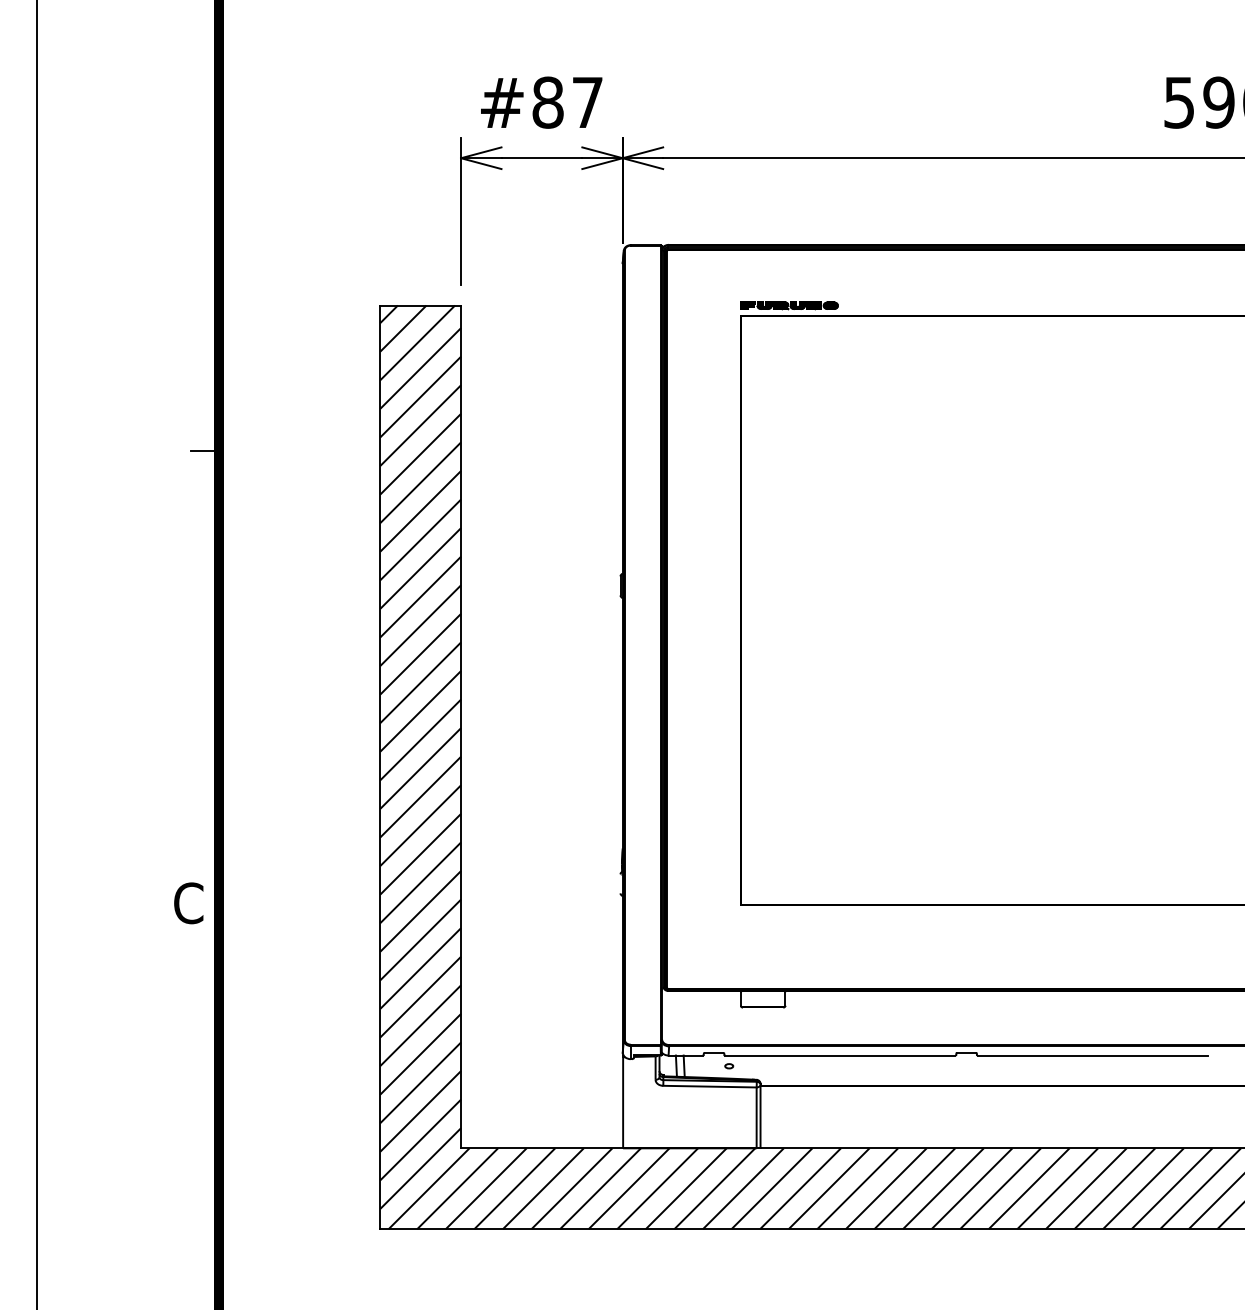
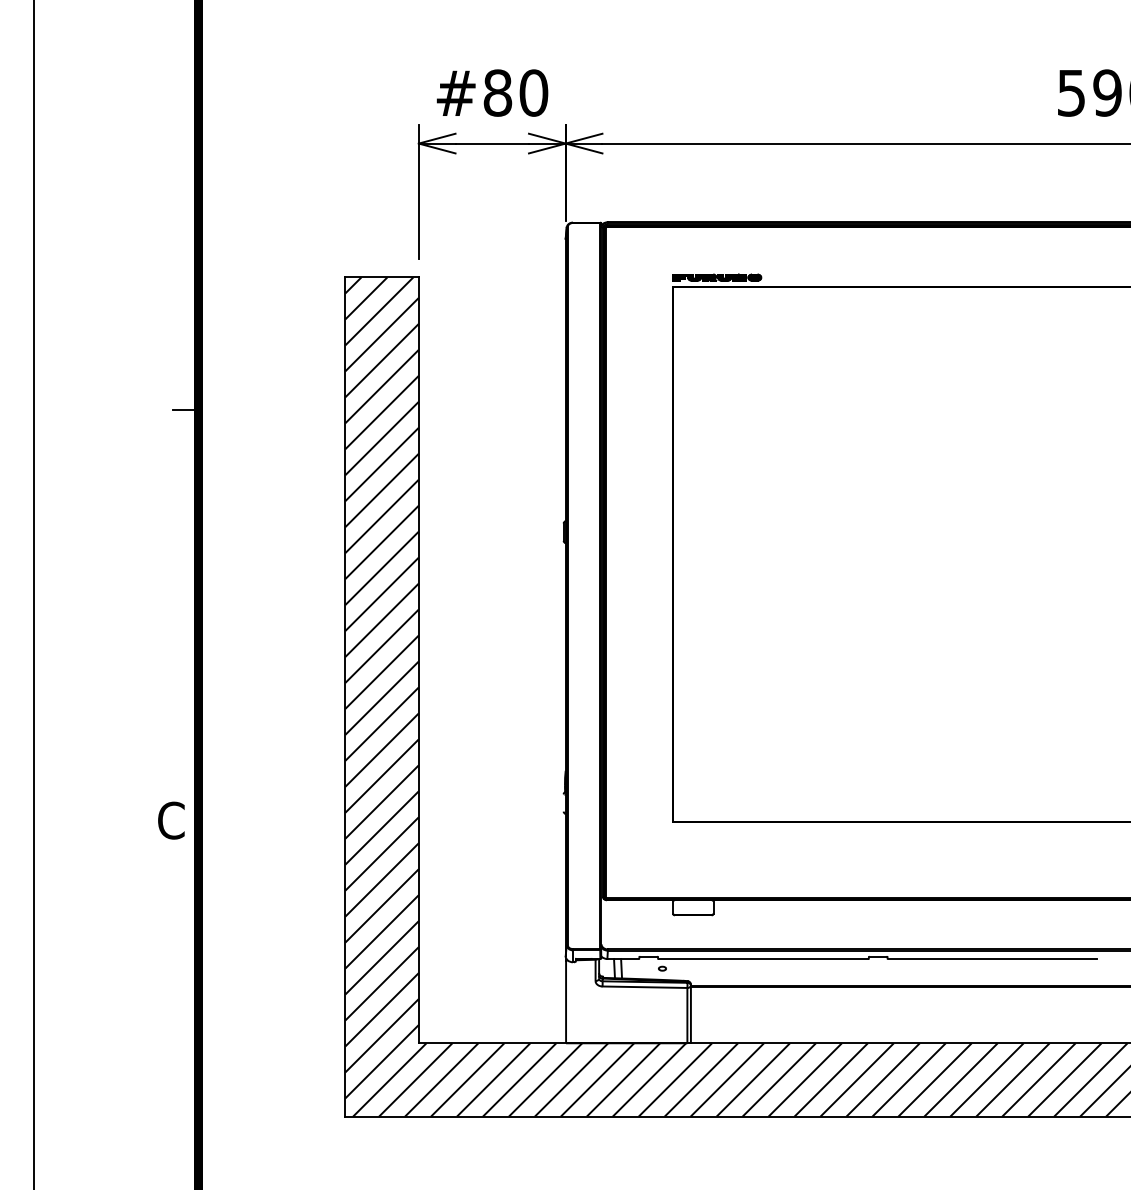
text: (587, 102) -> (533, 92), #87 -> #80

